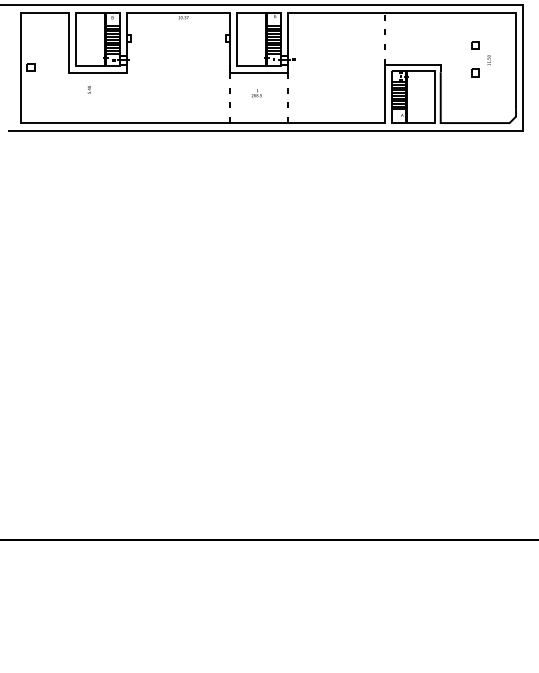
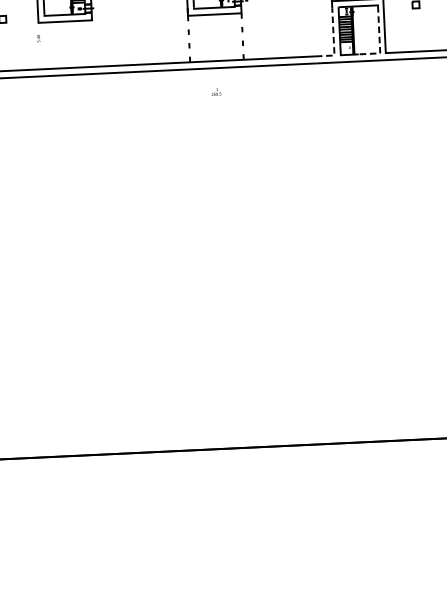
text: (88, 89) -> (37, 38), moved
text: (256, 93) -> (216, 92), moved
line: (385, 108) -> (333, 41), solid -> dashed
line: (434, 110) -> (379, 41), solid -> dashed

